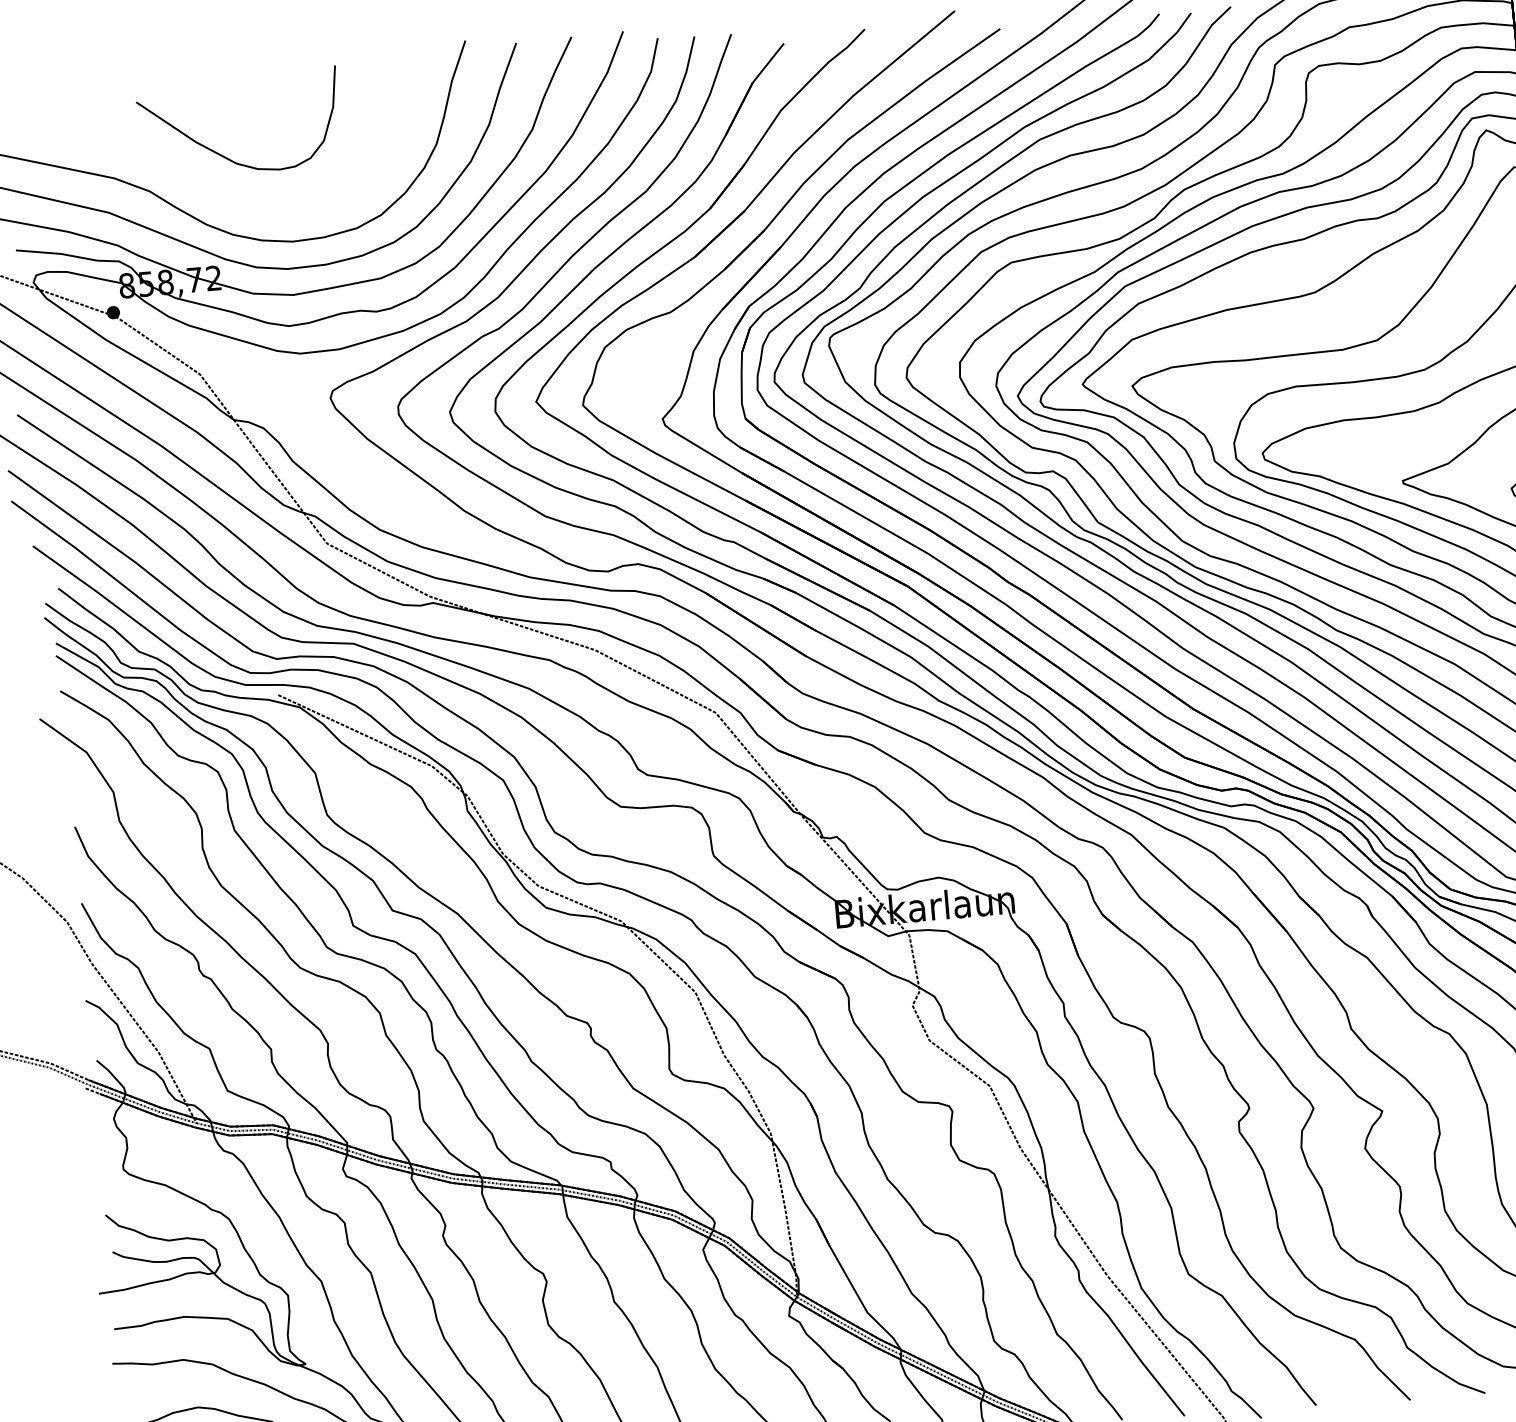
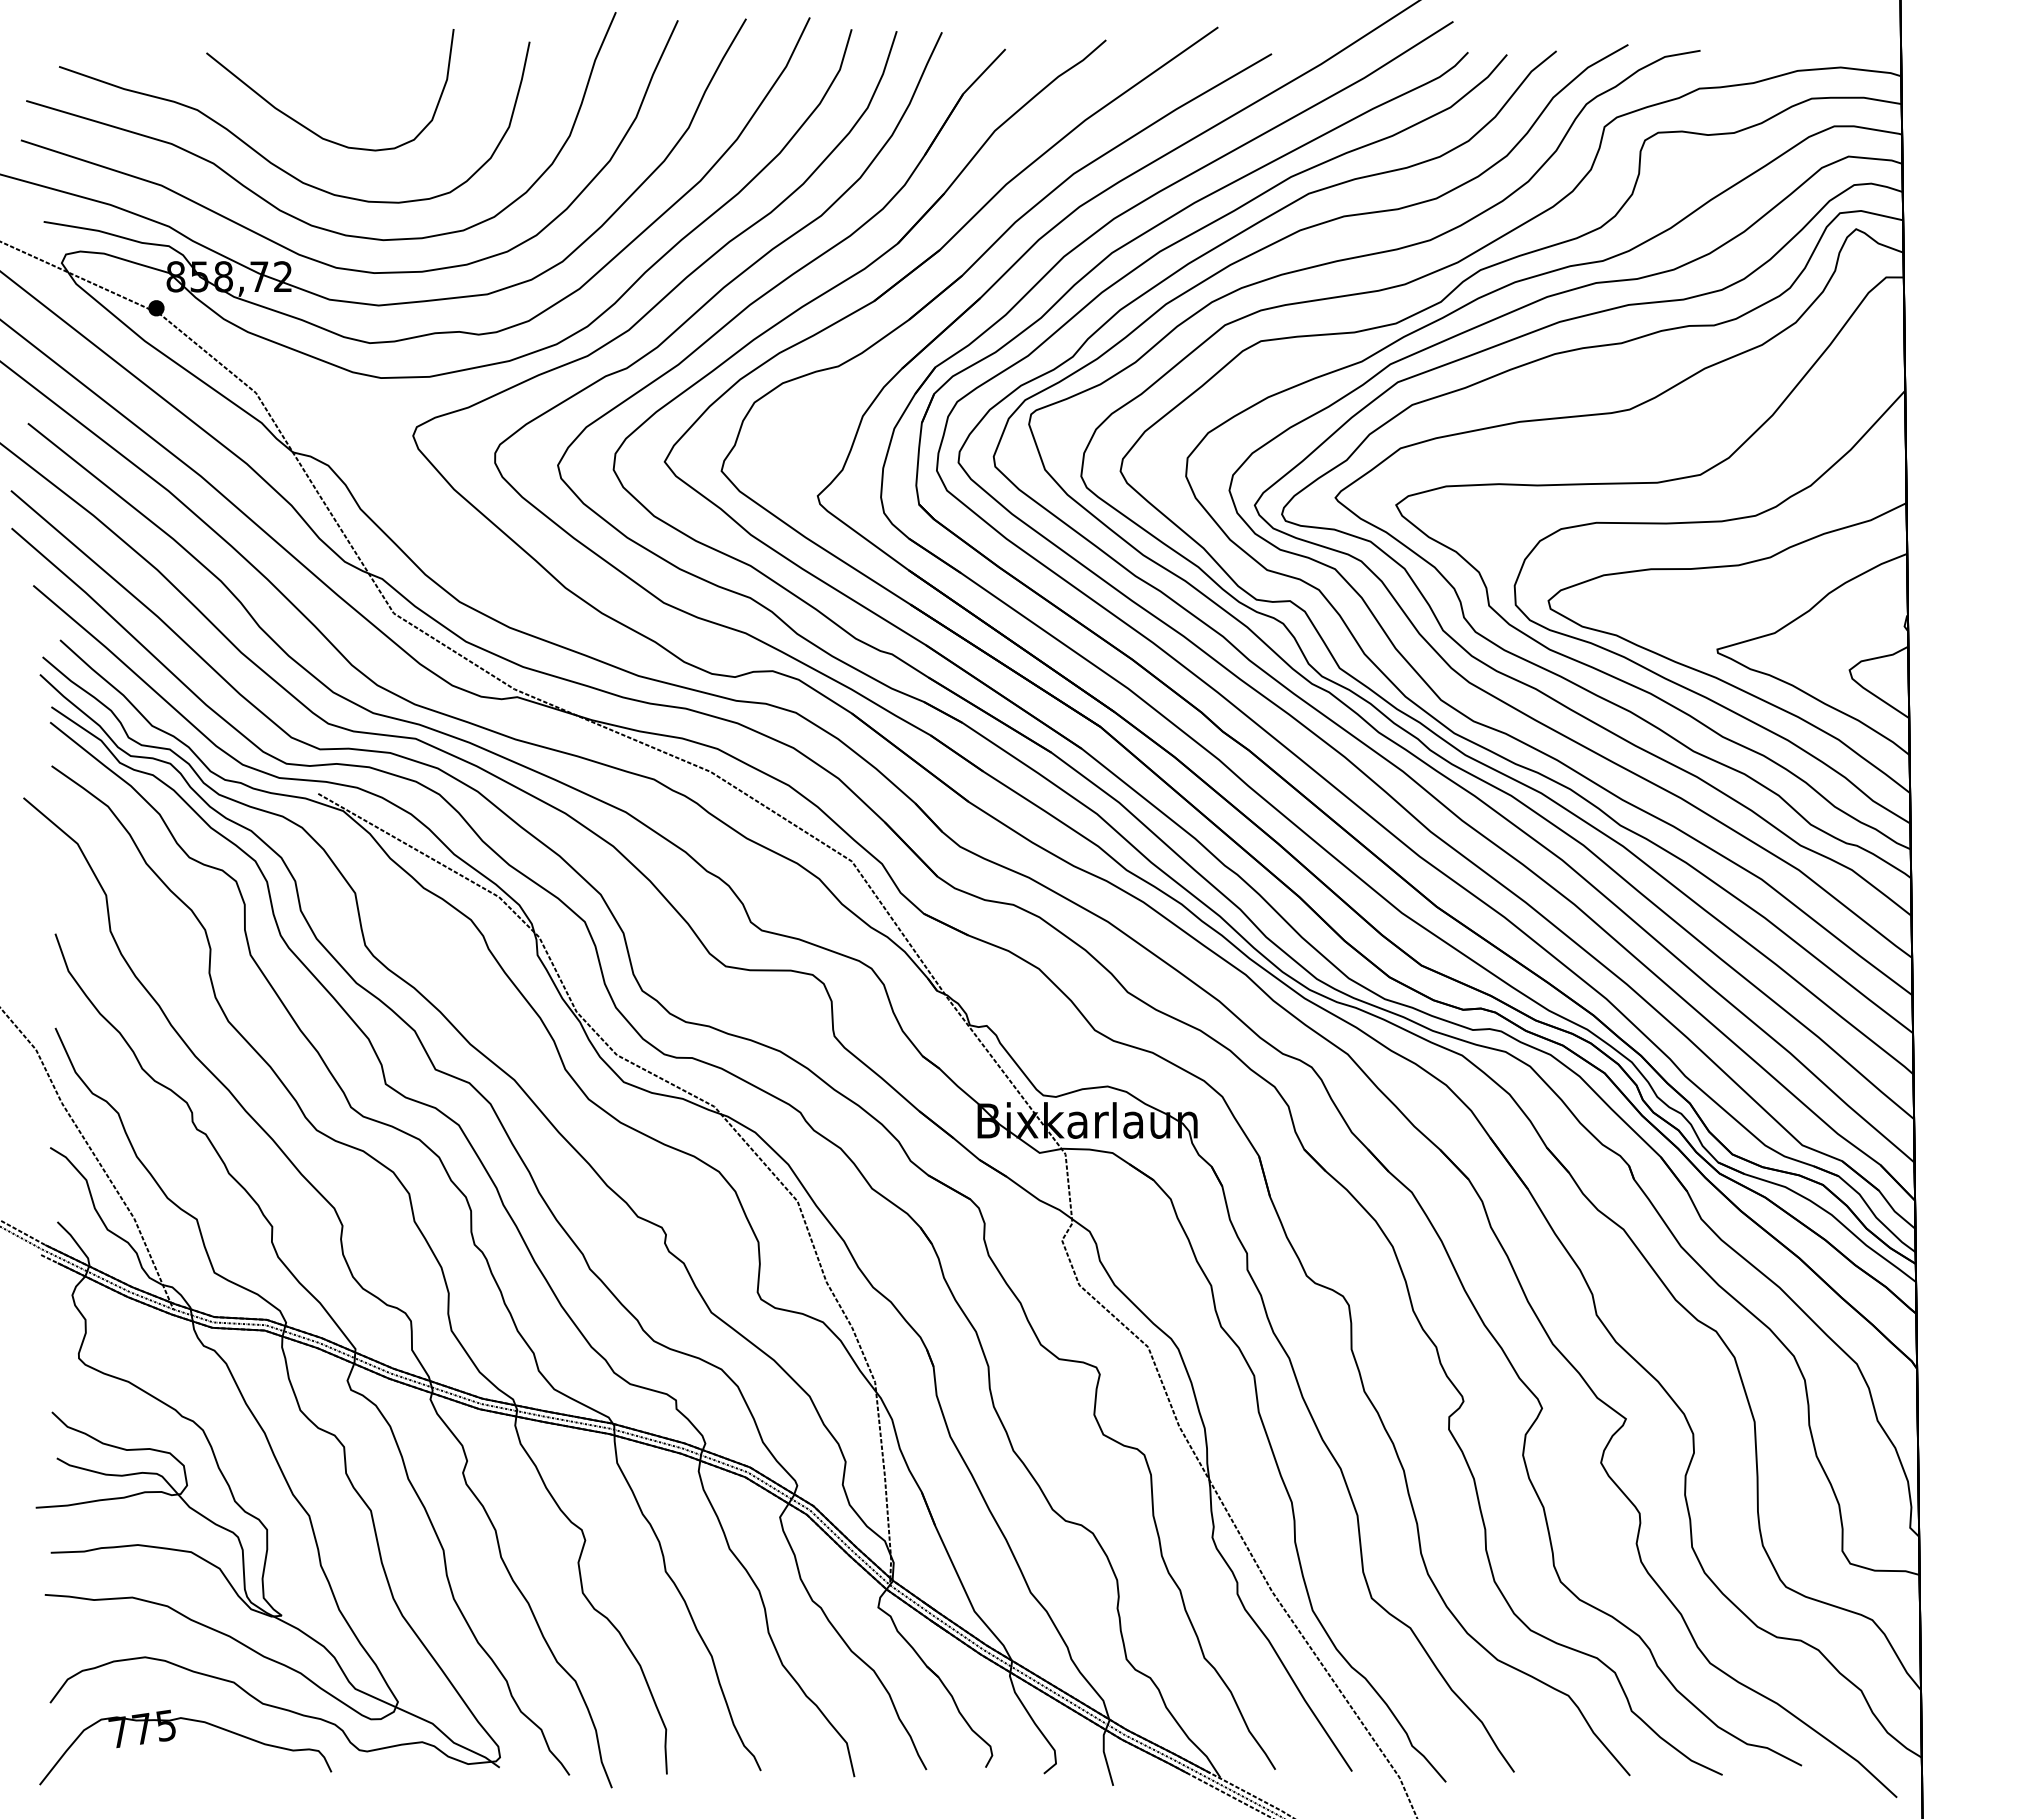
curve: (193, 184) -> (268, 159), added

